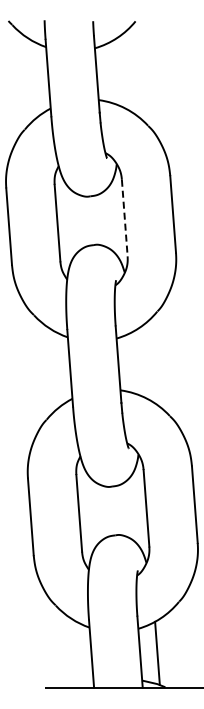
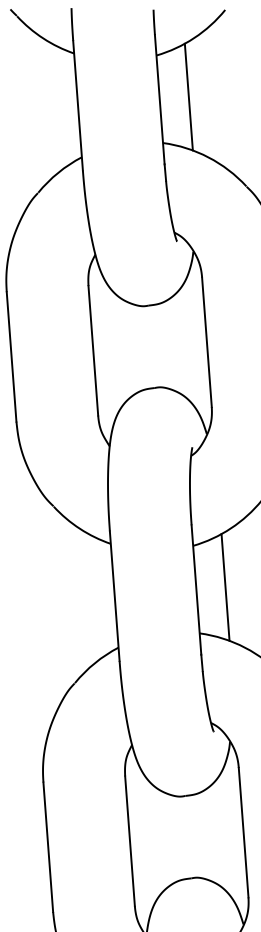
line: (113, 72) -> (187, 96), added
line: (124, 218) -> (206, 343), dashed -> solid
line: (135, 362) -> (225, 586), added

